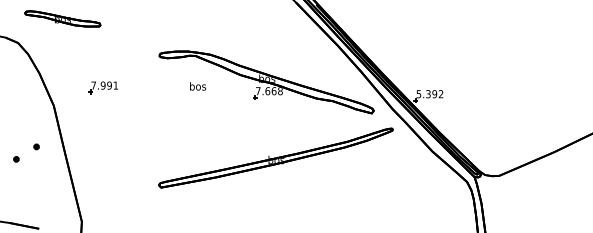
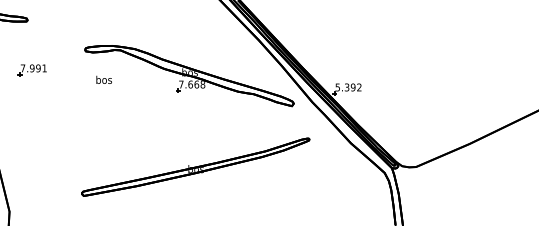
text: (198, 86) -> (104, 79), moved
part: (102, 87) -> (31, 70), moved
part: (275, 157) -> (195, 166), moved

